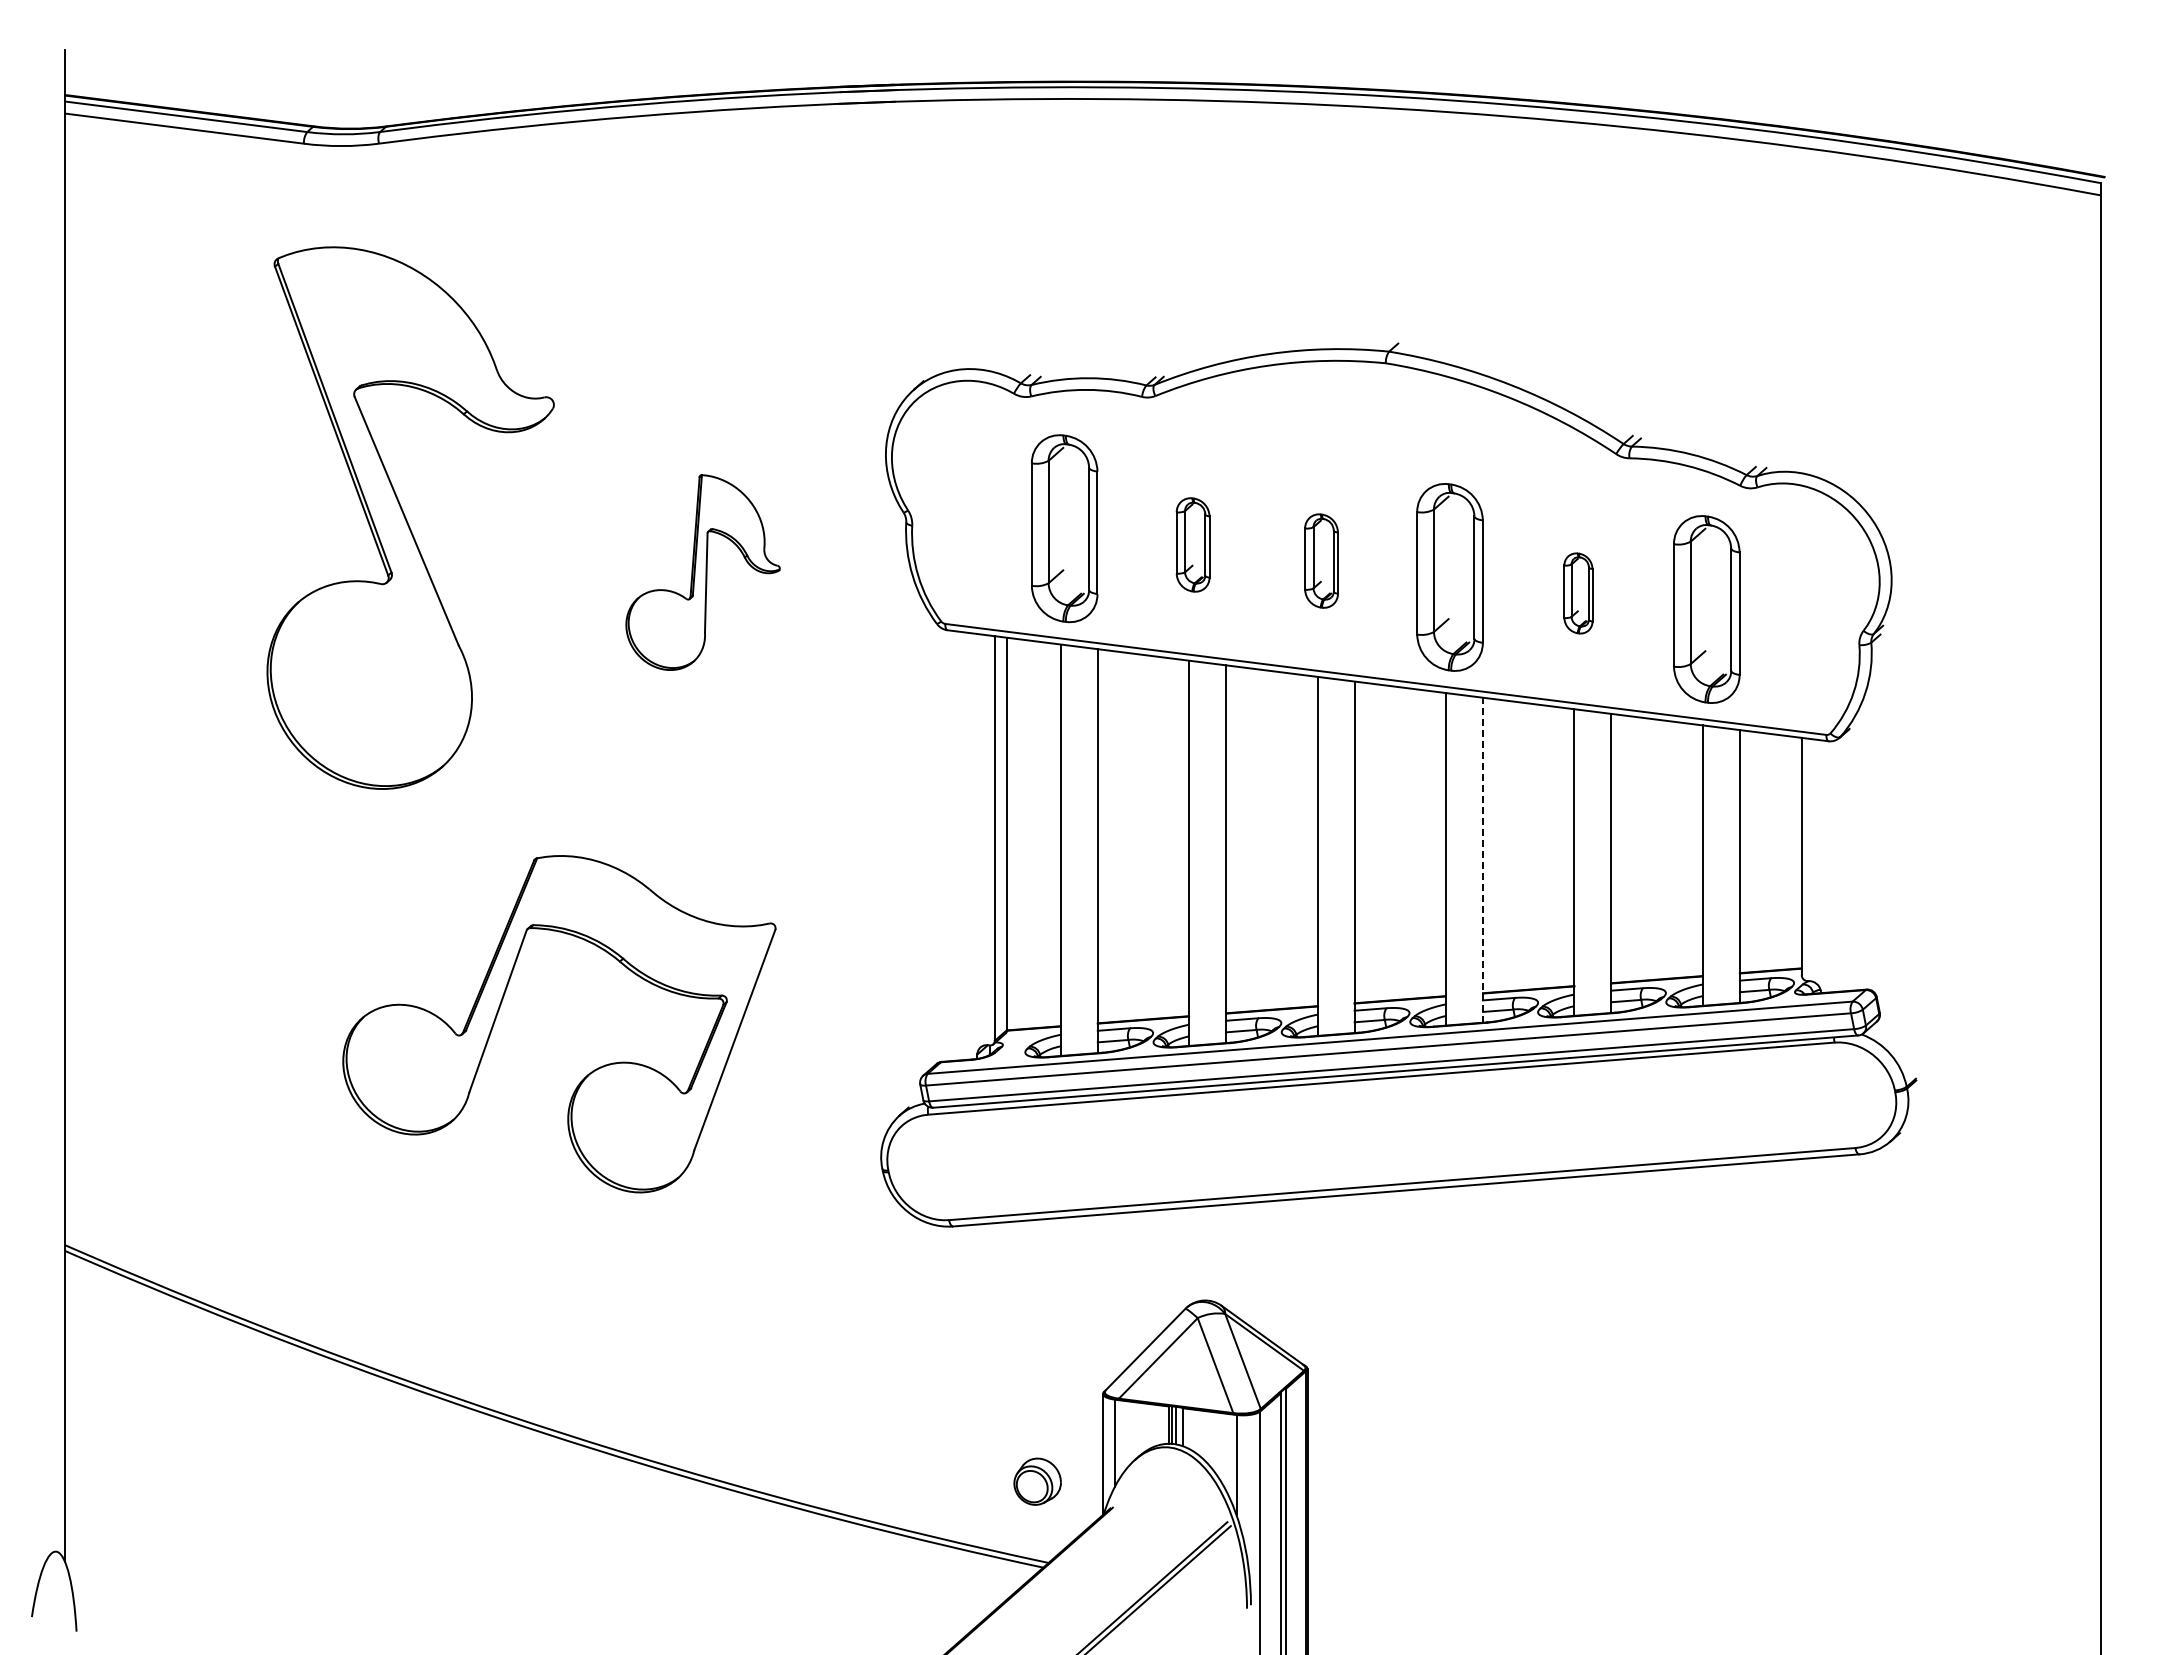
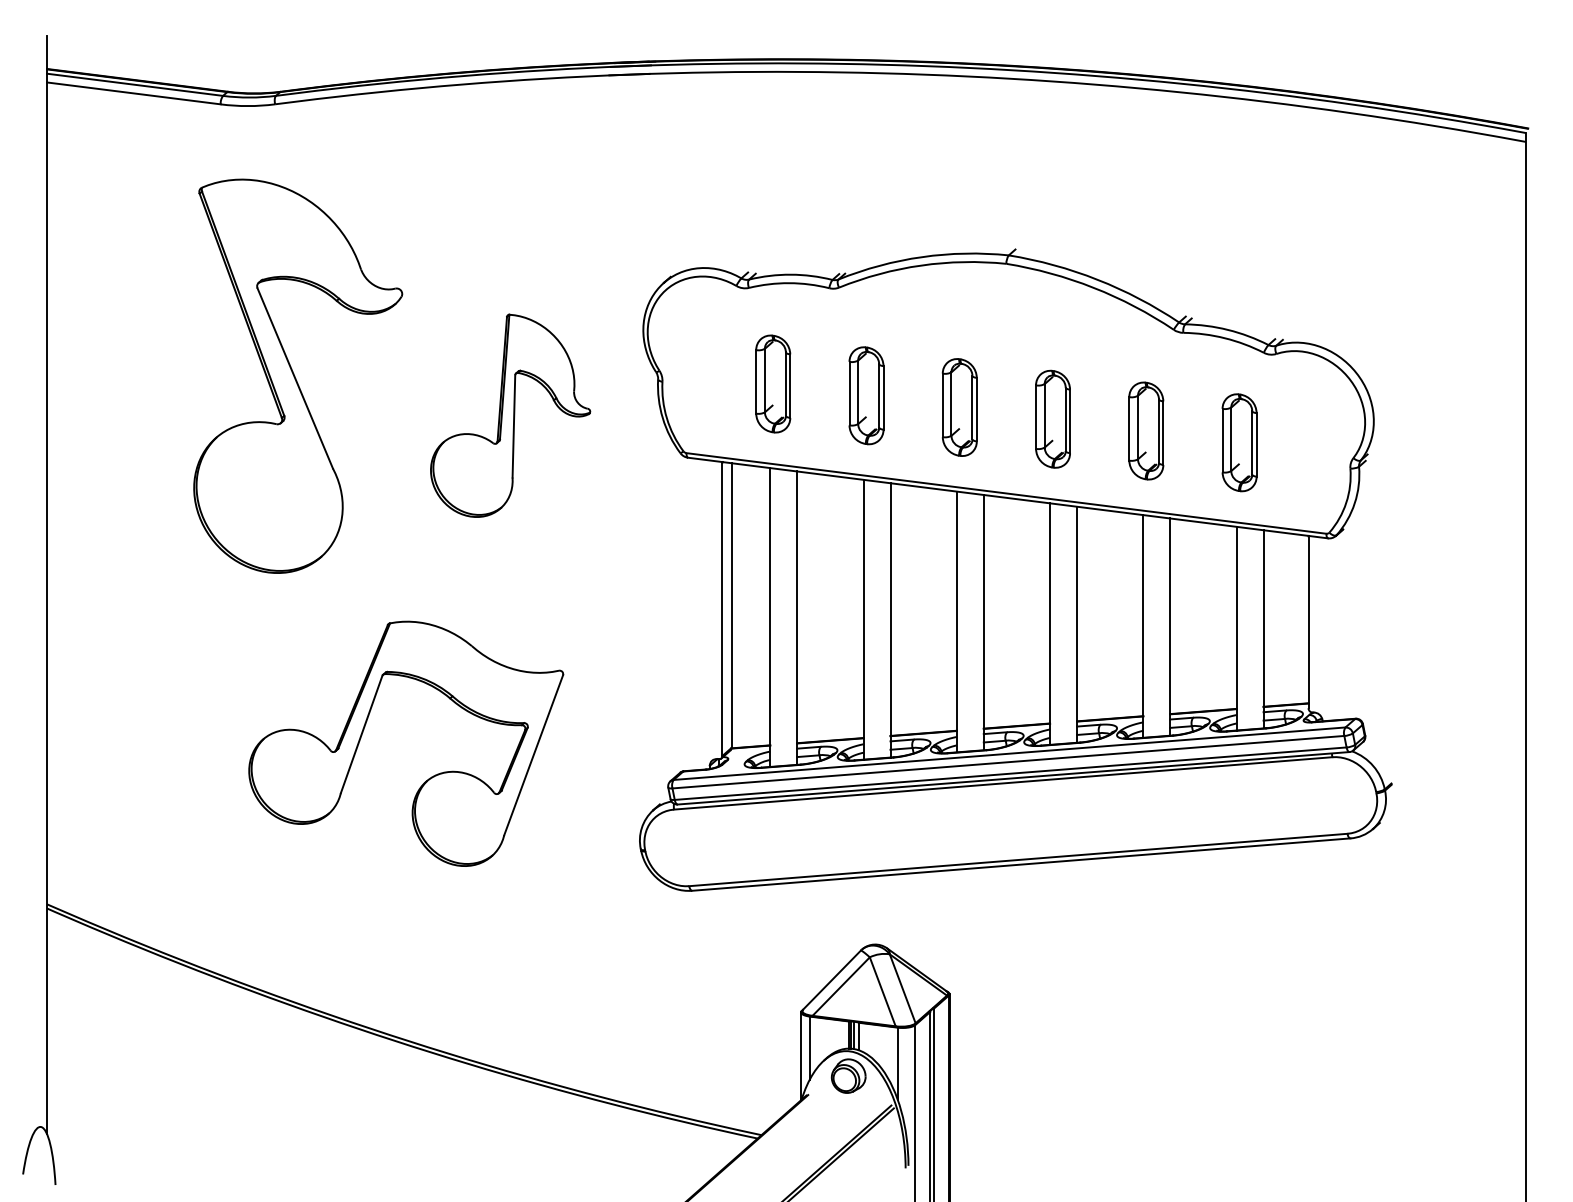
part: (1064, 528) -> (773, 383), size x0.71
part: (1192, 544) -> (866, 395), size x1.43
part: (1321, 560) -> (959, 407), size x1.43
part: (702, 572) -> (510, 415), size x1.43
part: (1449, 576) -> (1052, 418), size x0.71
part: (1578, 593) -> (1146, 431), size x1.67
part: (1706, 609) -> (1239, 442), size x0.71
line: (1483, 859) -> (1077, 624), dashed -> solid
part: (1037, 1481) -> (848, 1076), moved

